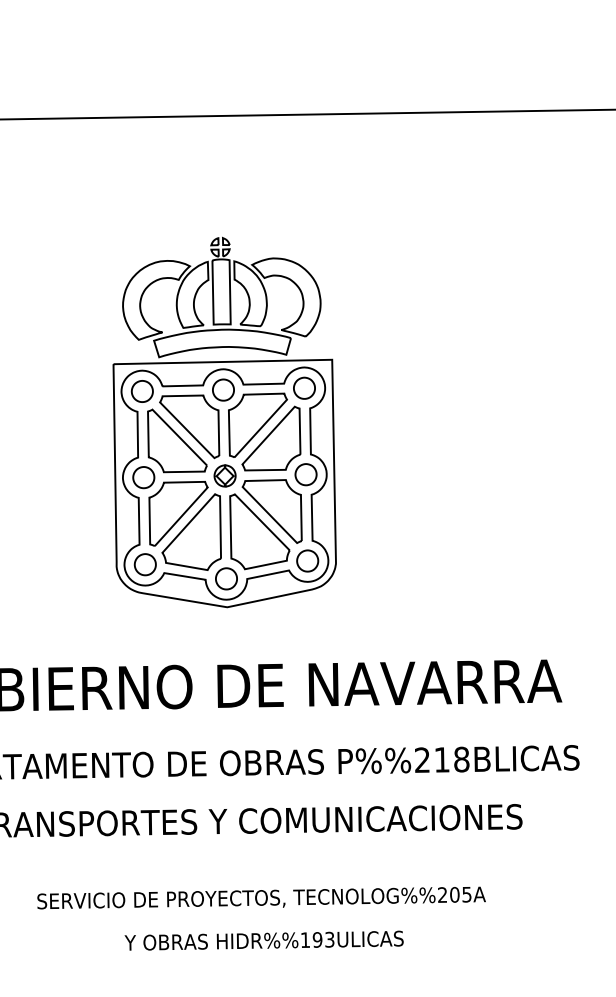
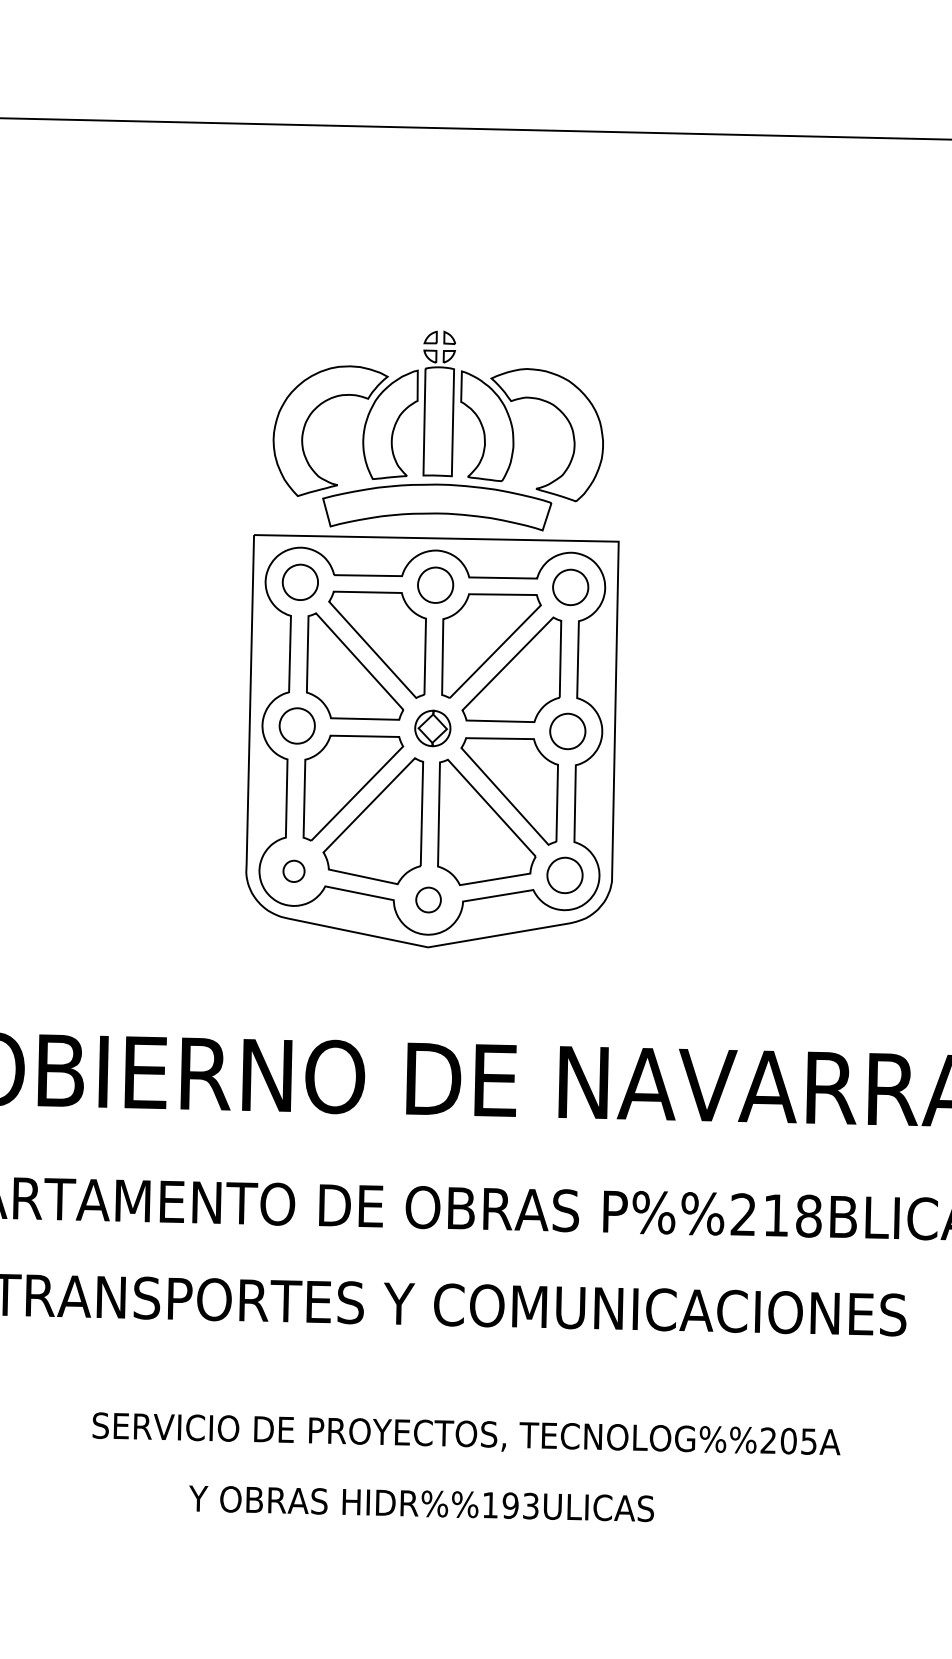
part: (144, 564) -> (292, 870), size x0.6
part: (226, 578) -> (428, 899), size x0.7
text: (263, 940) -> (420, 1503), moved

